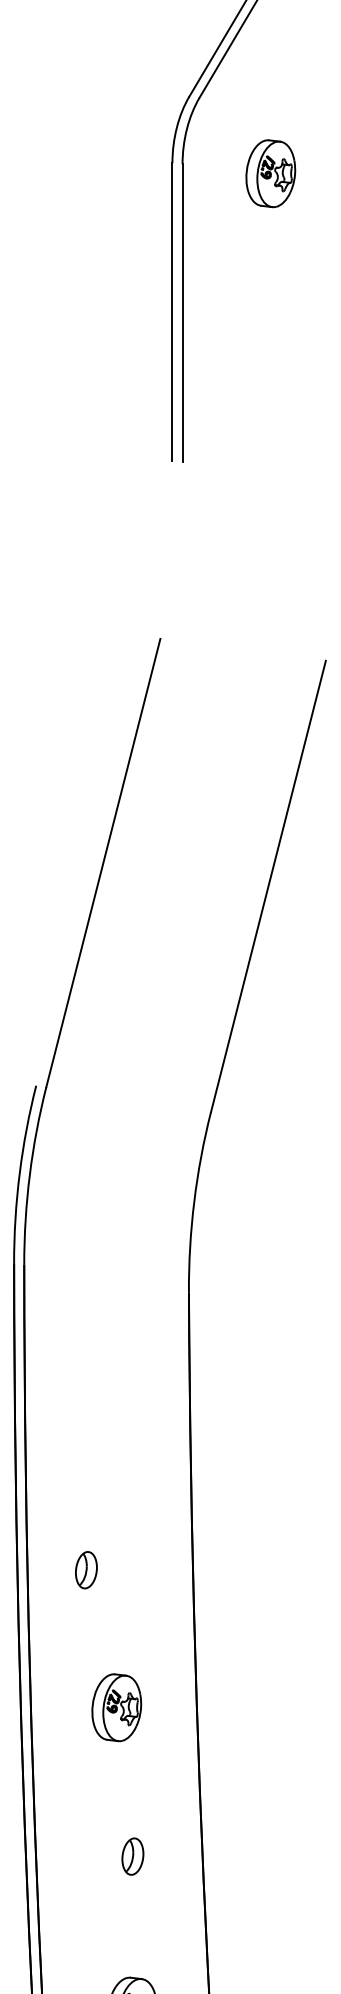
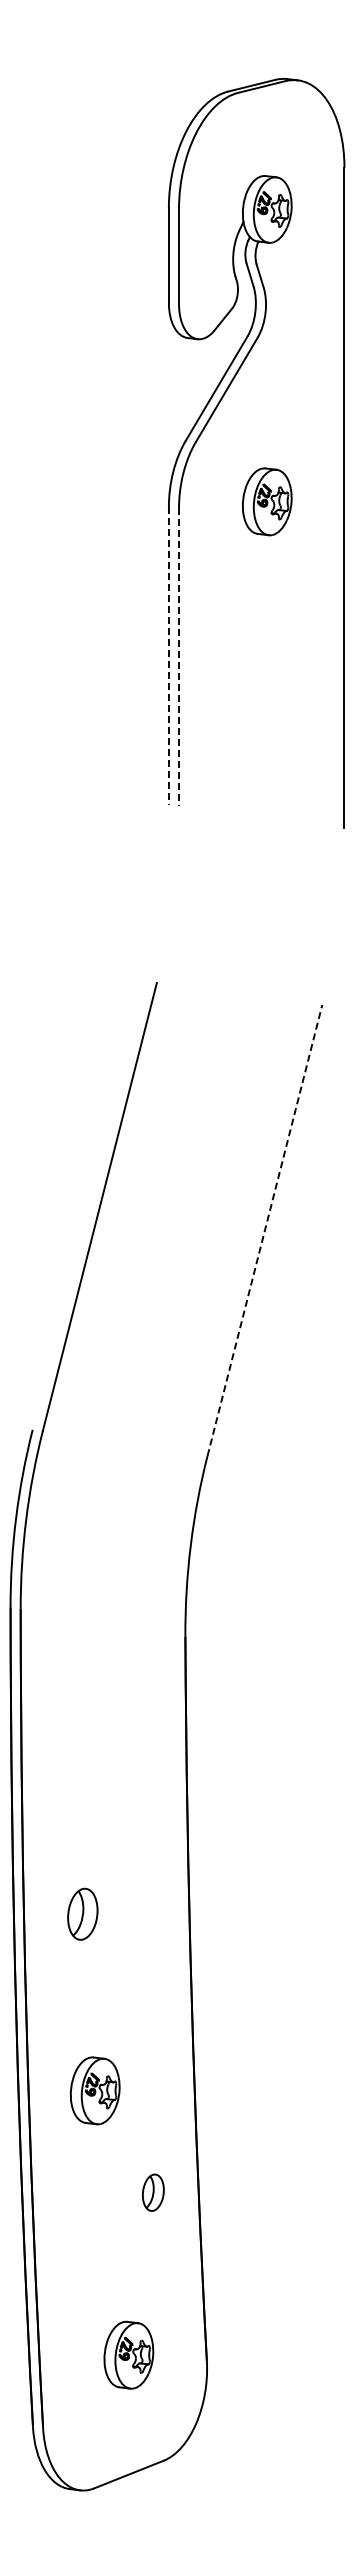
part: (271, 173) -> (267, 501), moved
line: (172, 312) -> (168, 656), solid -> dashed
line: (183, 313) -> (179, 657), solid -> dashed
line: (268, 886) -> (264, 1230), solid -> dashed
part: (86, 1570) -> (82, 1914), size x1.4
part: (116, 1707) -> (94, 2090), moved
part: (133, 1856) -> (153, 2192), moved

